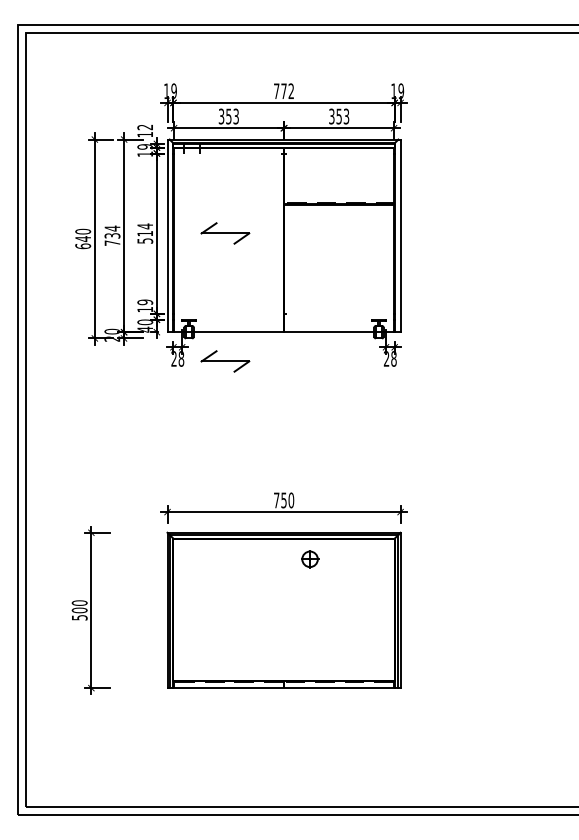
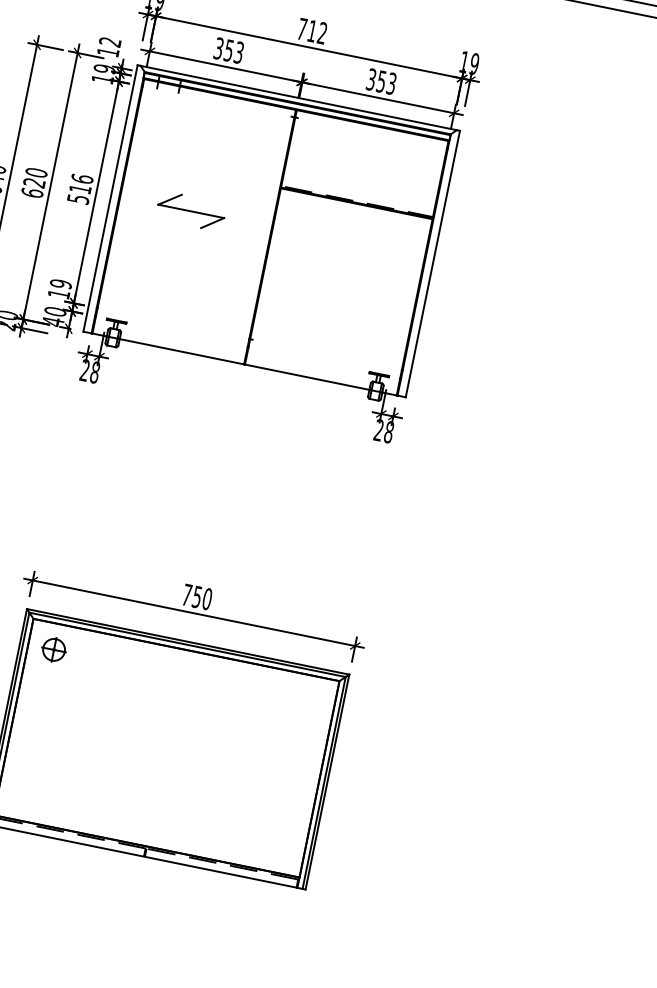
text: (283, 90) -> (311, 30), 772 -> 712
text: (145, 226) -> (82, 179), 514 -> 516
text: (112, 235) -> (34, 182), 734 -> 620
part: (225, 361) -> (155, 388), removed
part: (310, 559) -> (54, 650), moved

